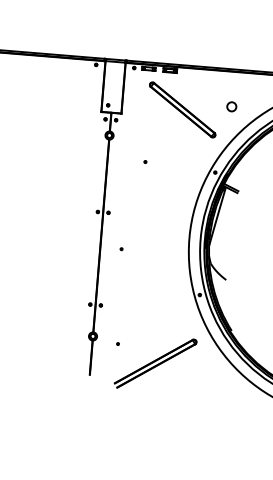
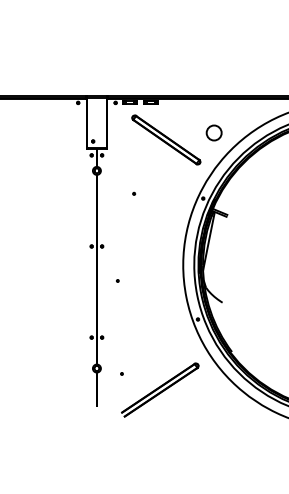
circle: (231, 106) -> (213, 132), size x1.67

